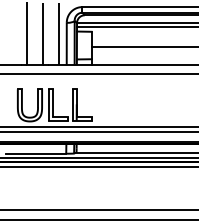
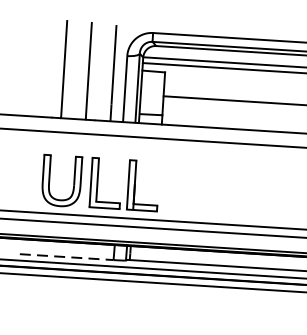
line: (36, 153) -> (67, 256), solid -> dashed

